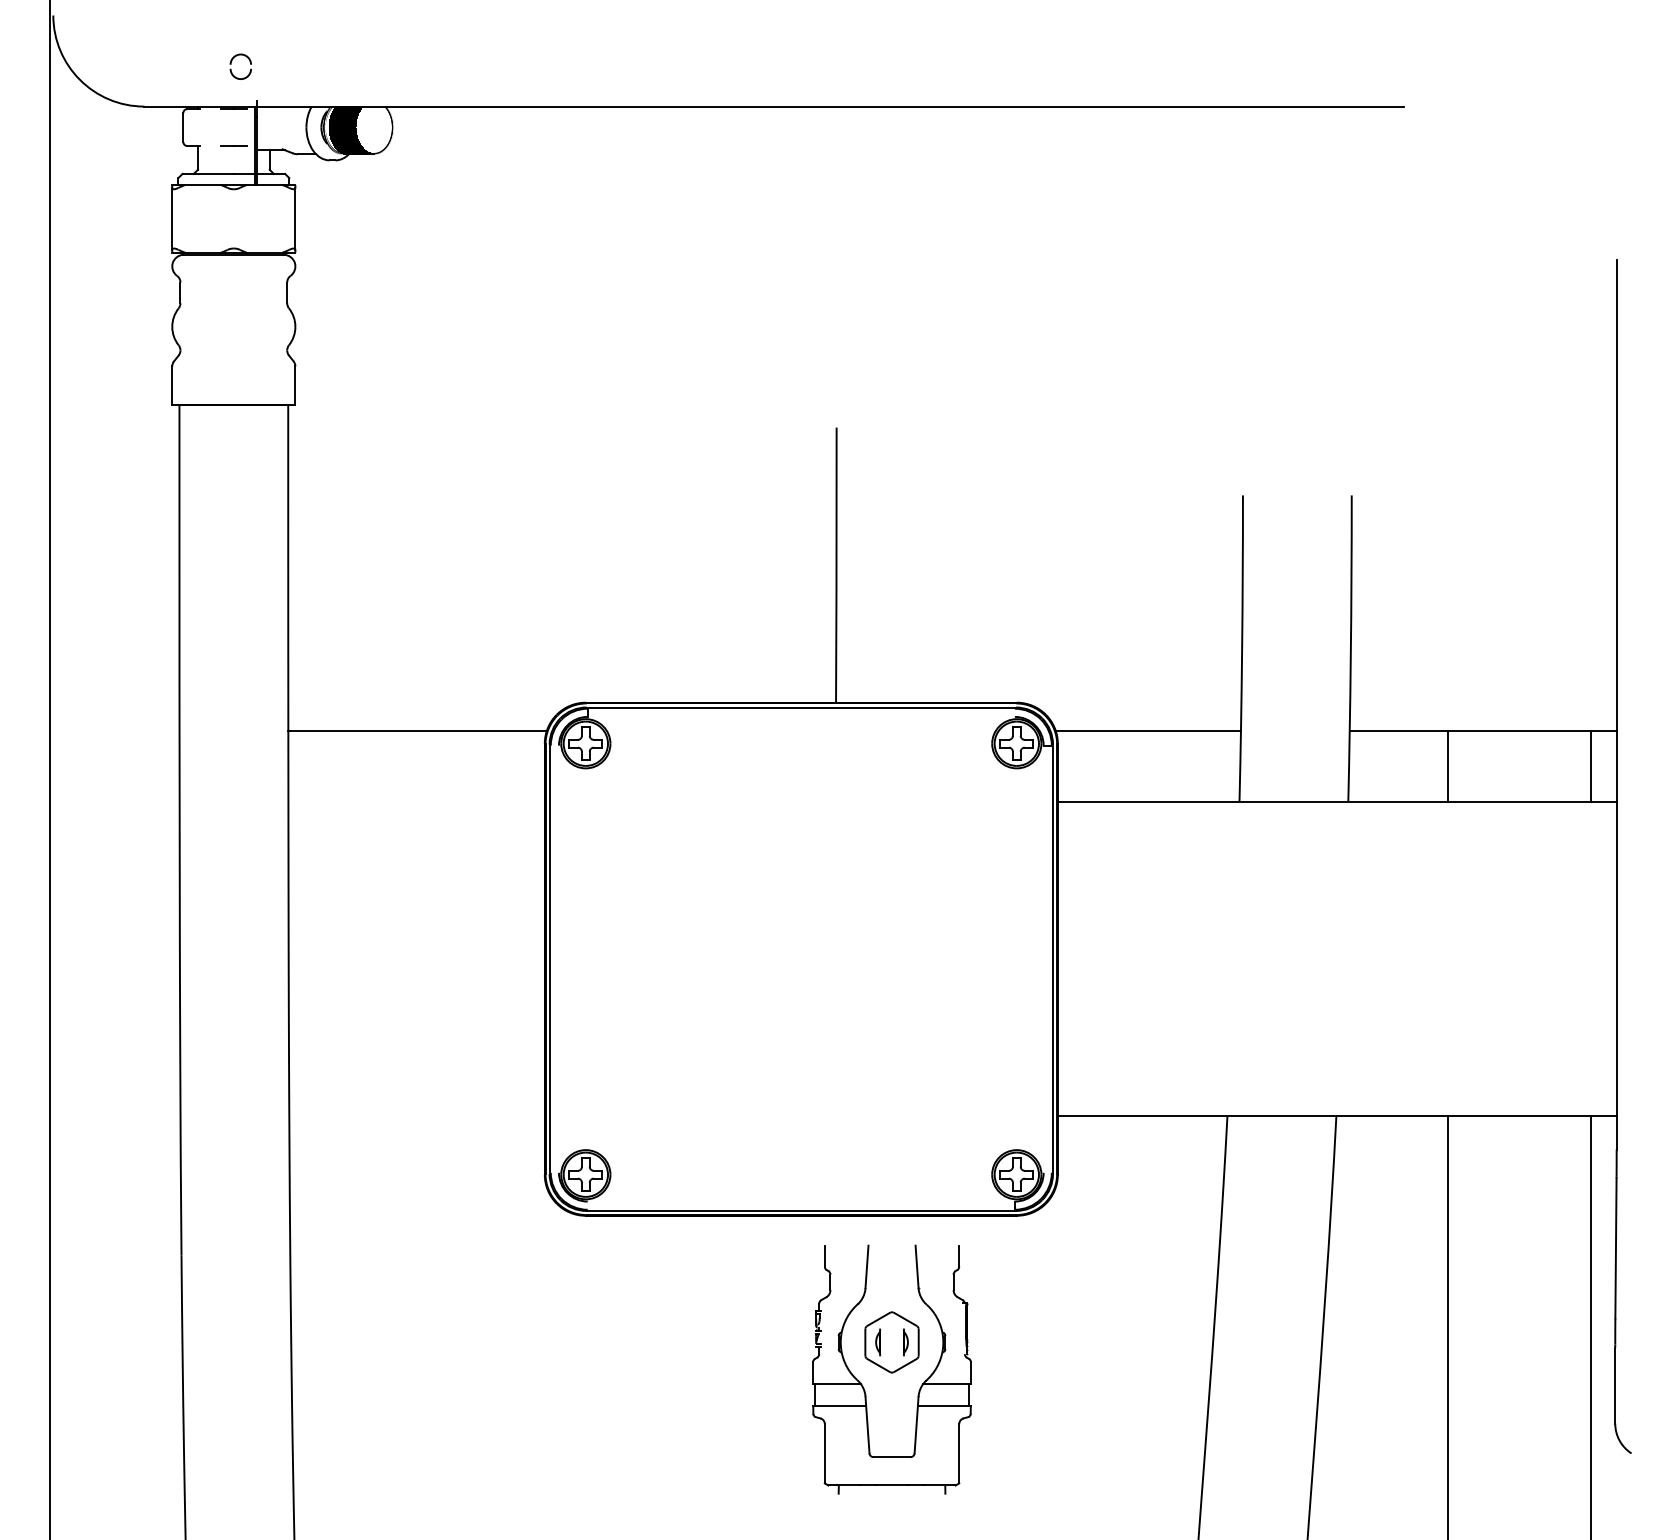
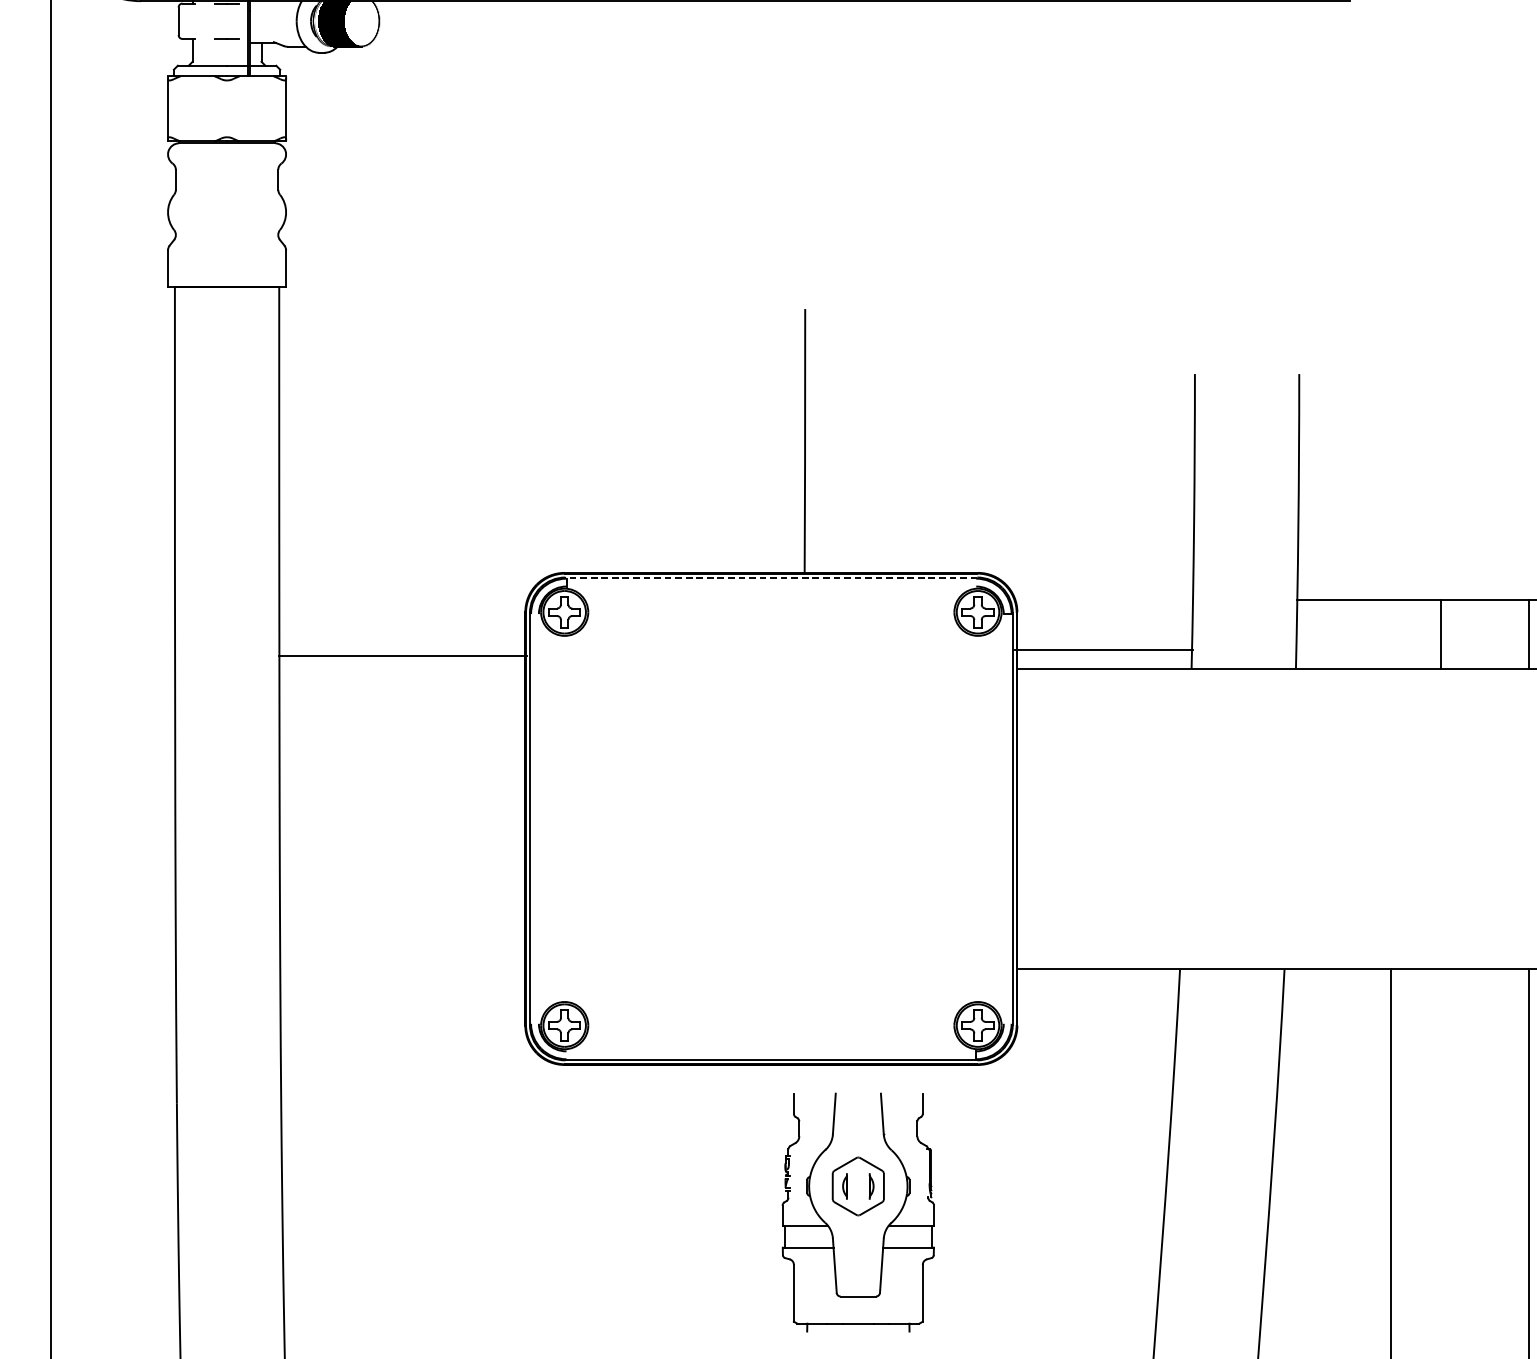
line: (801, 707) -> (771, 577), solid -> dashed
line: (417, 730) -> (403, 656), moved
line: (1147, 730) -> (1103, 649), moved
line: (1447, 766) -> (1440, 634), moved

